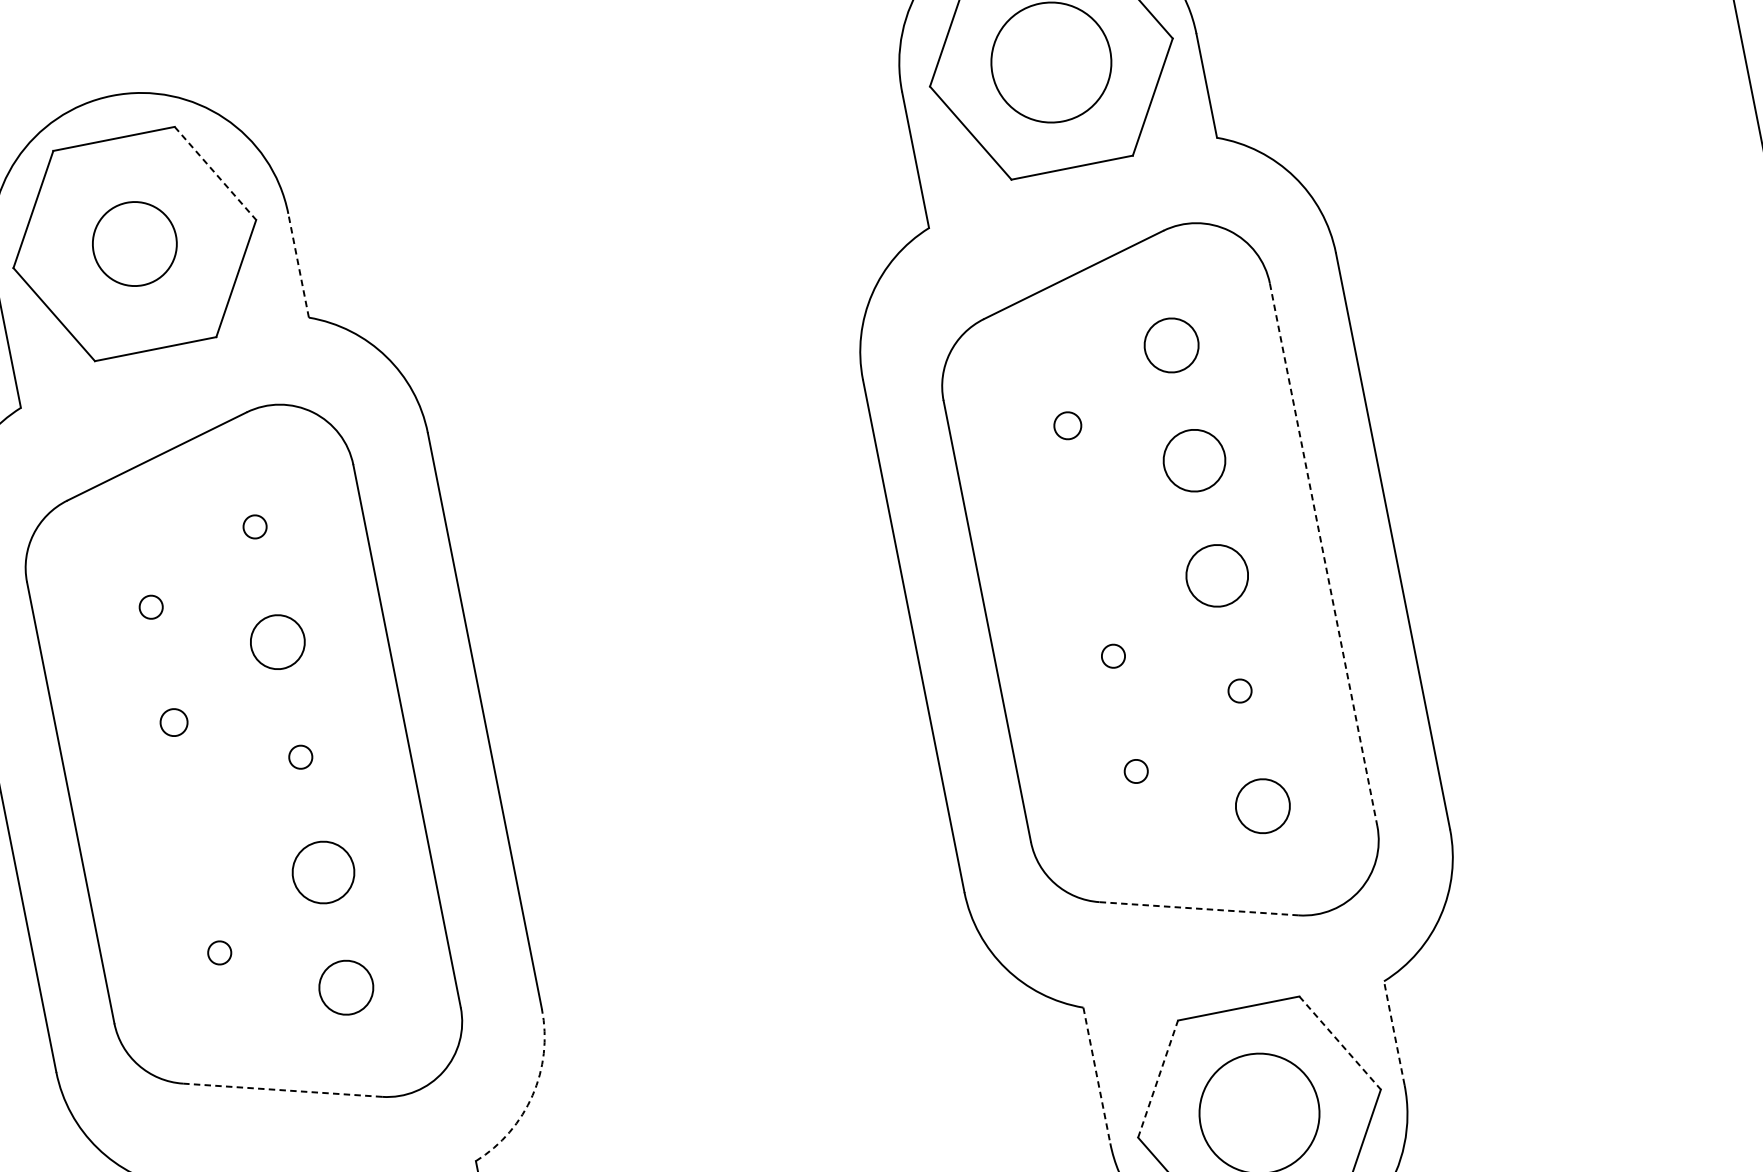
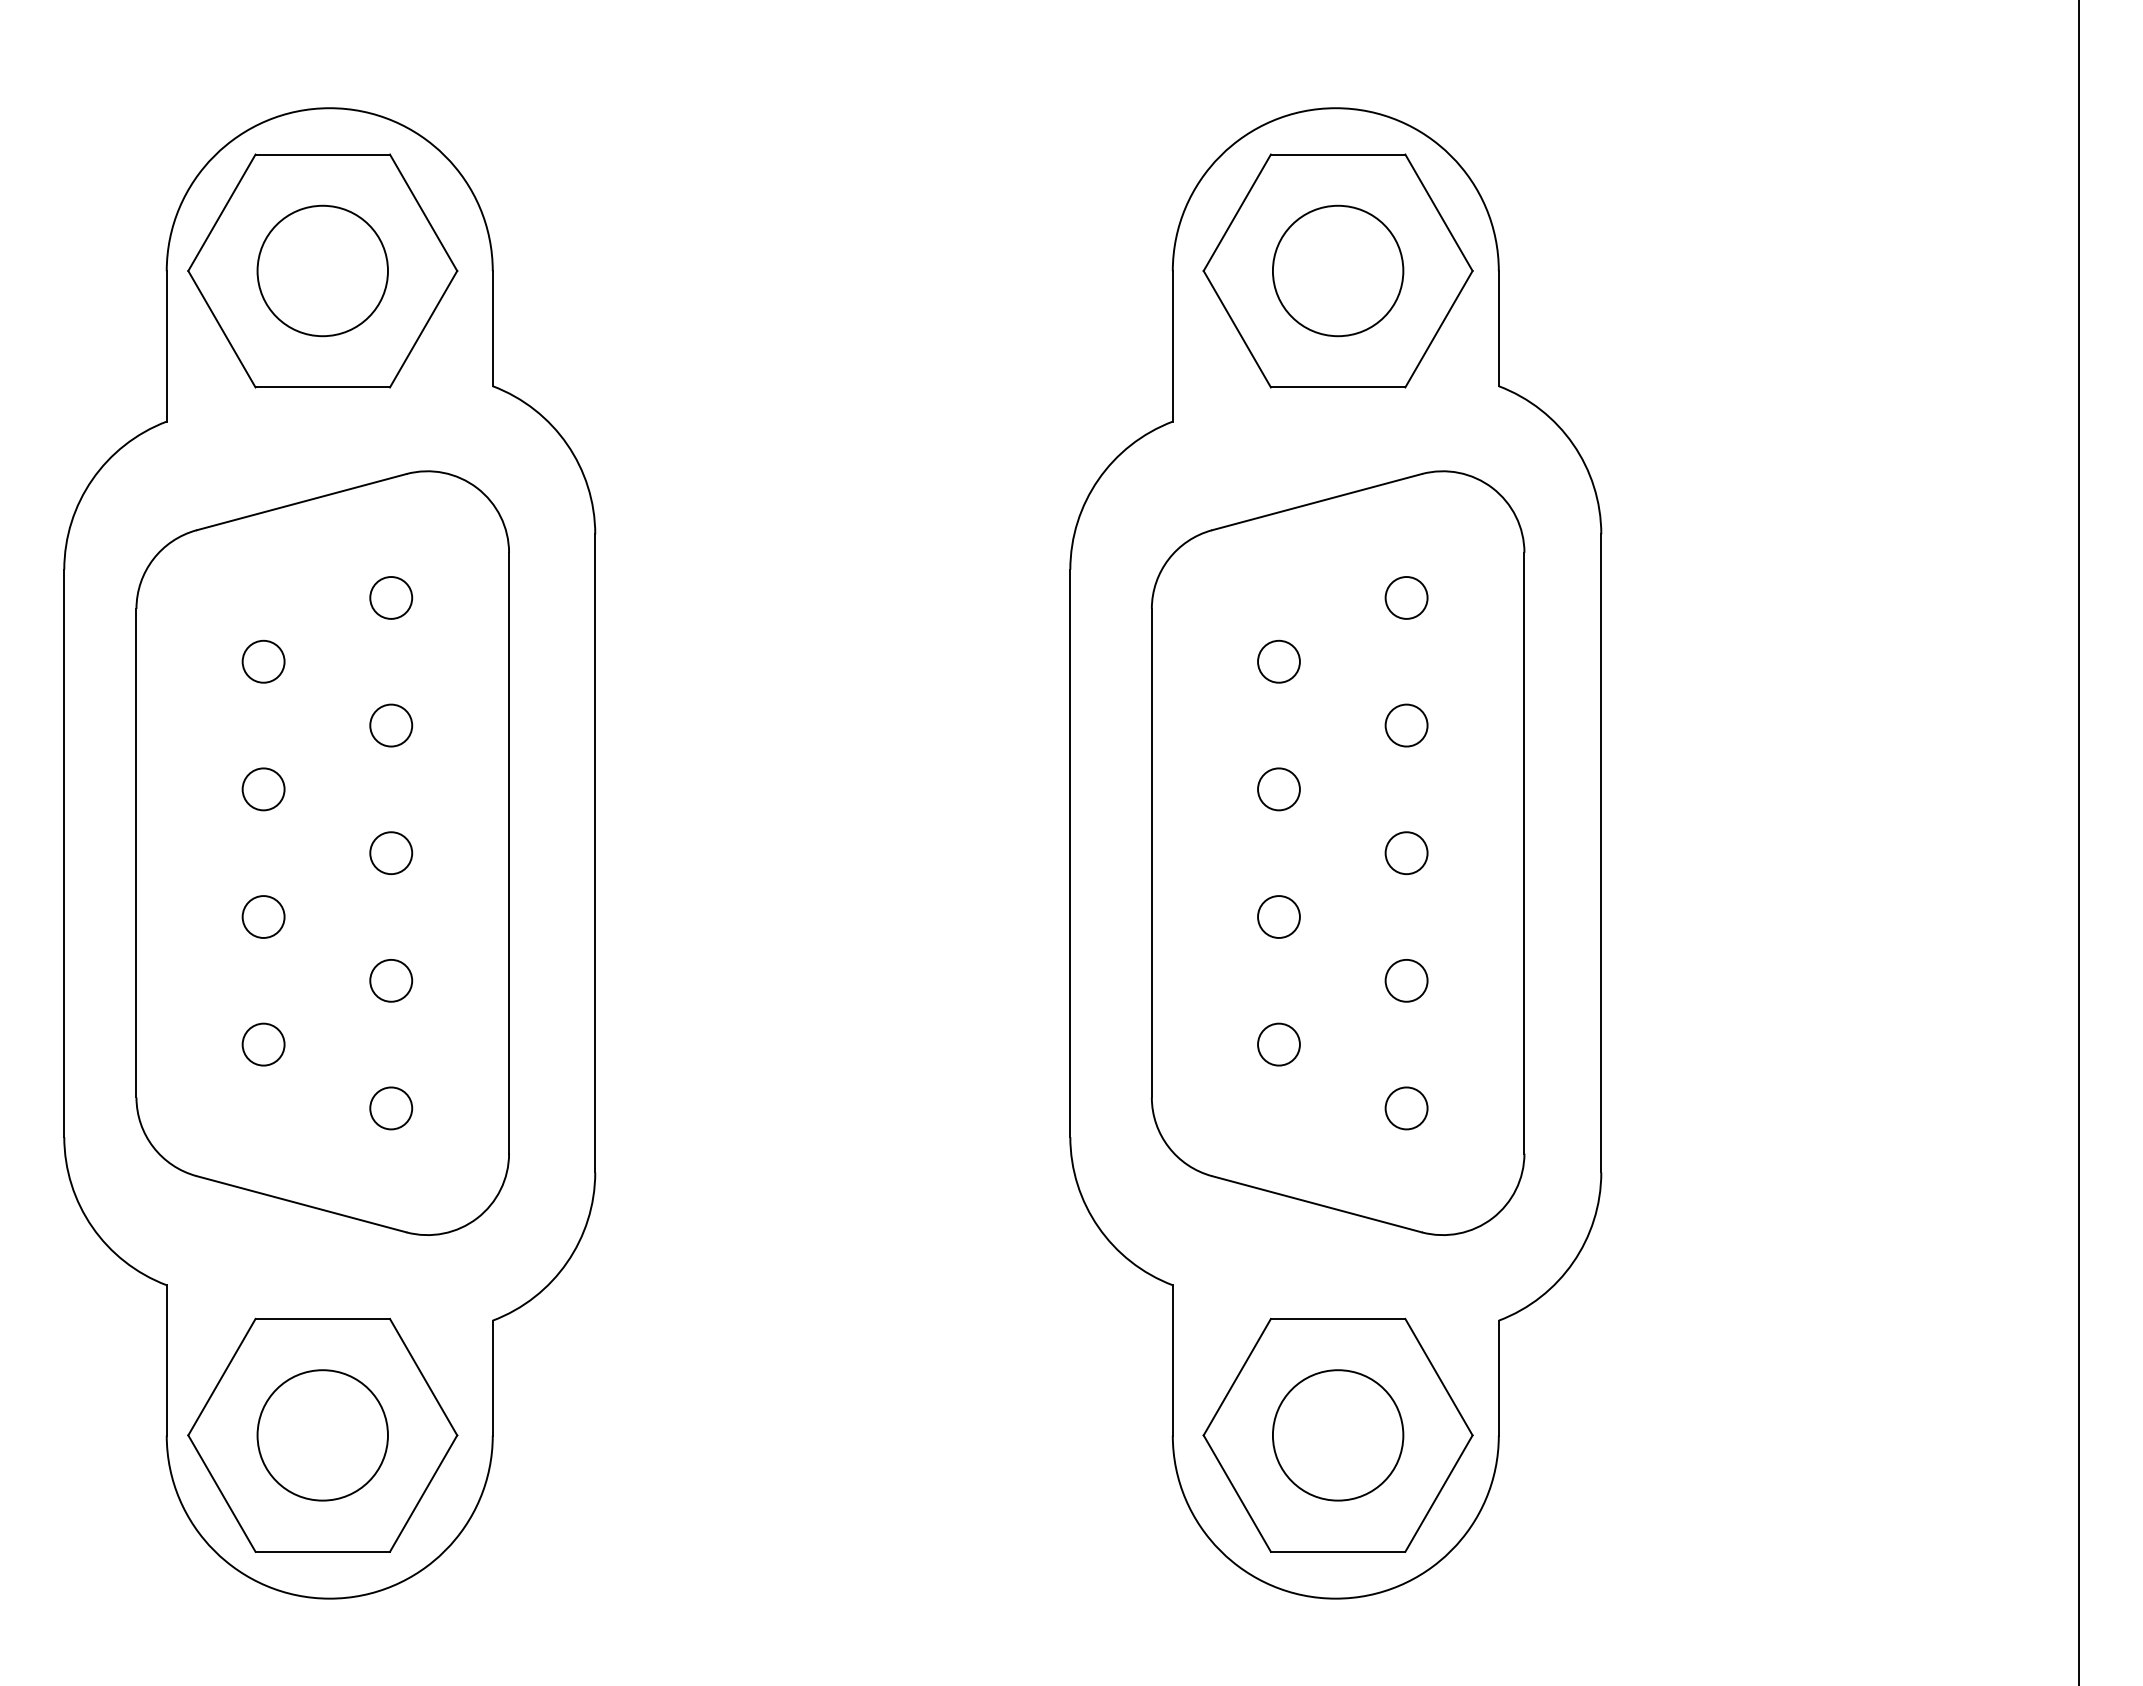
line: (215, 174) -> (423, 213), dashed -> solid
circle: (134, 243) -> (322, 270), size x1.43
line: (298, 265) -> (492, 328), dashed -> solid
circle: (1171, 345) -> (1406, 597), size x0.71
circle: (1067, 425) -> (1278, 661), size x1.43
circle: (1194, 460) -> (1406, 725), size x0.62
circle: (255, 526) -> (391, 597), size x1.67
circle: (1090, 541) -> (1278, 789), added
line: (1323, 555) -> (1524, 853), dashed -> solid
circle: (1217, 576) -> (1406, 853), size x0.62
circle: (151, 607) -> (263, 661), size x1.67
circle: (278, 642) -> (391, 725), size x0.71
circle: (1112, 655) -> (1278, 916), size x1.67
circle: (1239, 690) -> (1406, 980), size x1.67
circle: (174, 722) -> (263, 789), size x1.43
circle: (300, 756) -> (391, 852), size x1.67
circle: (1135, 771) -> (1278, 1044), size x1.67
circle: (1262, 806) -> (1406, 1108), size x0.71
circle: (196, 837) -> (263, 916), added
circle: (323, 872) -> (391, 980), size x0.62
line: (1198, 909) -> (1316, 1204), dashed -> solid
circle: (219, 952) -> (263, 1044), size x1.67
circle: (346, 987) -> (391, 1108), size x0.71
line: (1393, 1032) -> (1498, 1377), dashed -> solid
line: (1340, 1043) -> (1439, 1377), dashed -> solid
line: (1096, 1075) -> (1172, 1360), dashed -> solid
line: (1158, 1078) -> (1237, 1376), dashed -> solid
line: (282, 1090) -> (301, 1204), dashed -> solid
arc: (532, 1095) -> (567, 1262), dashed -> solid

